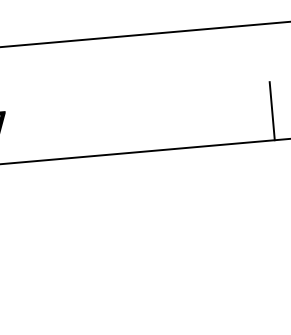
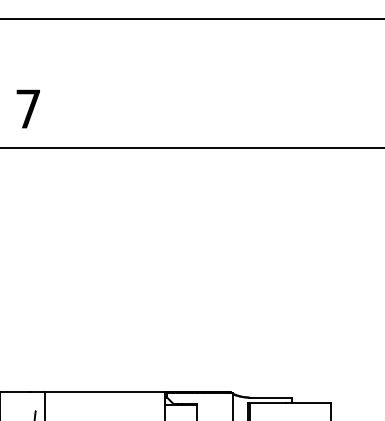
line: (272, 111) -> (332, 115), removed

